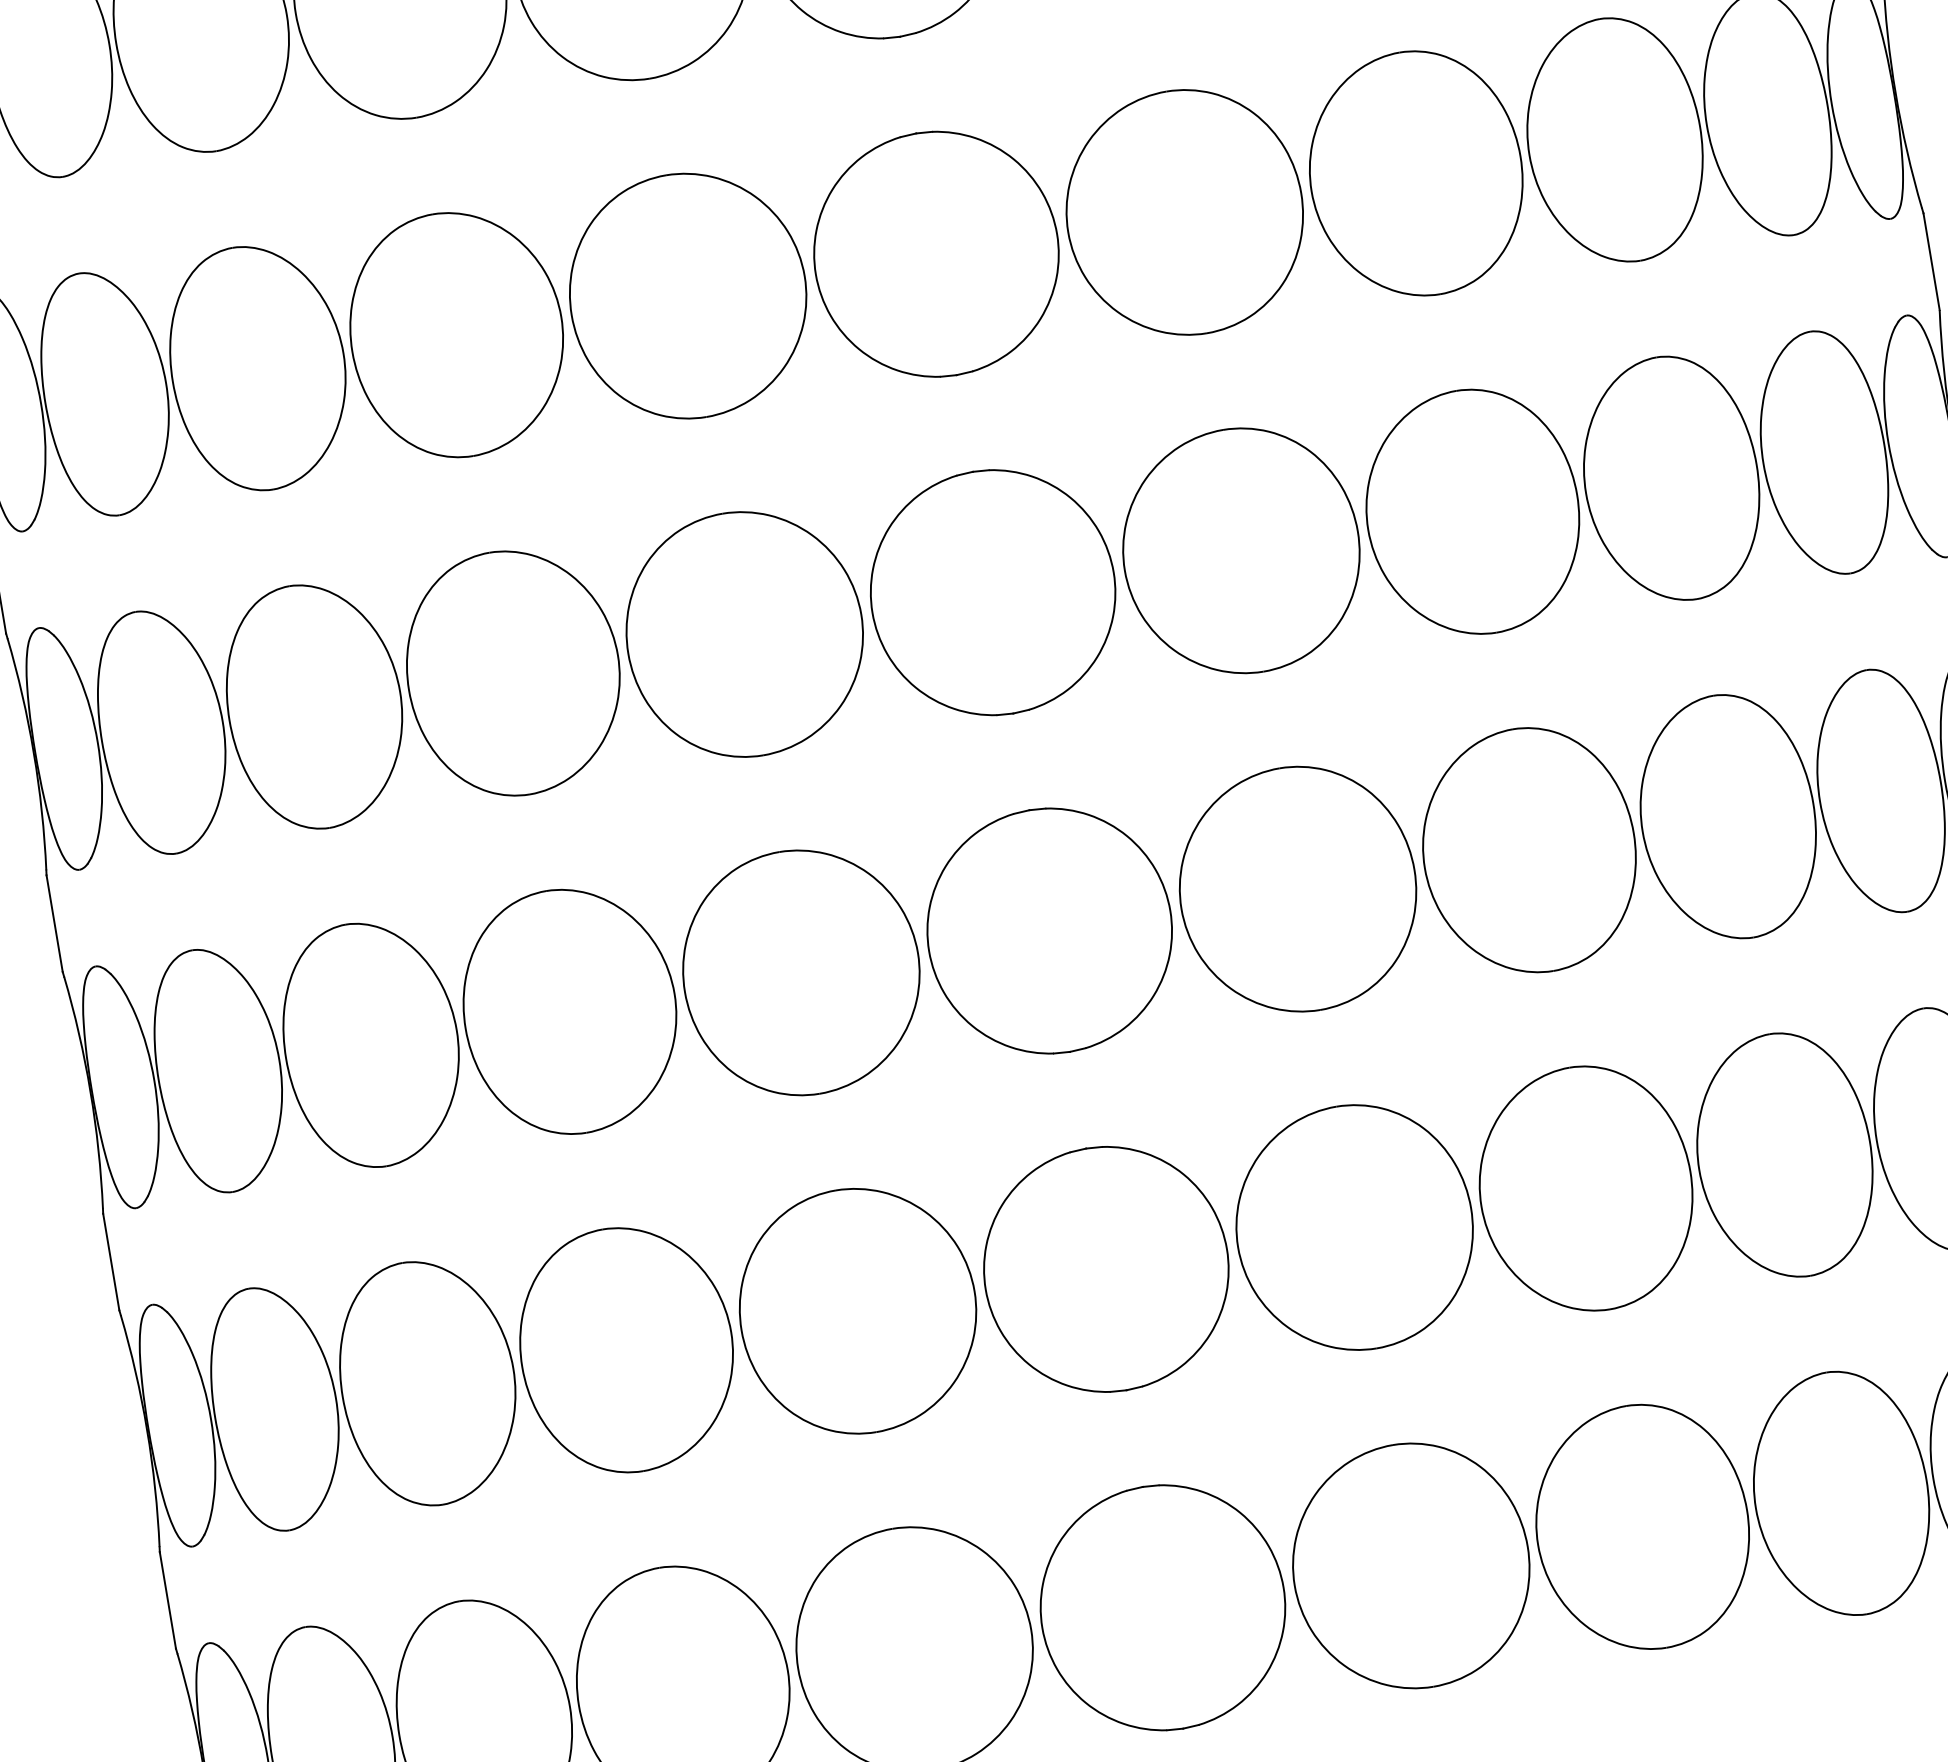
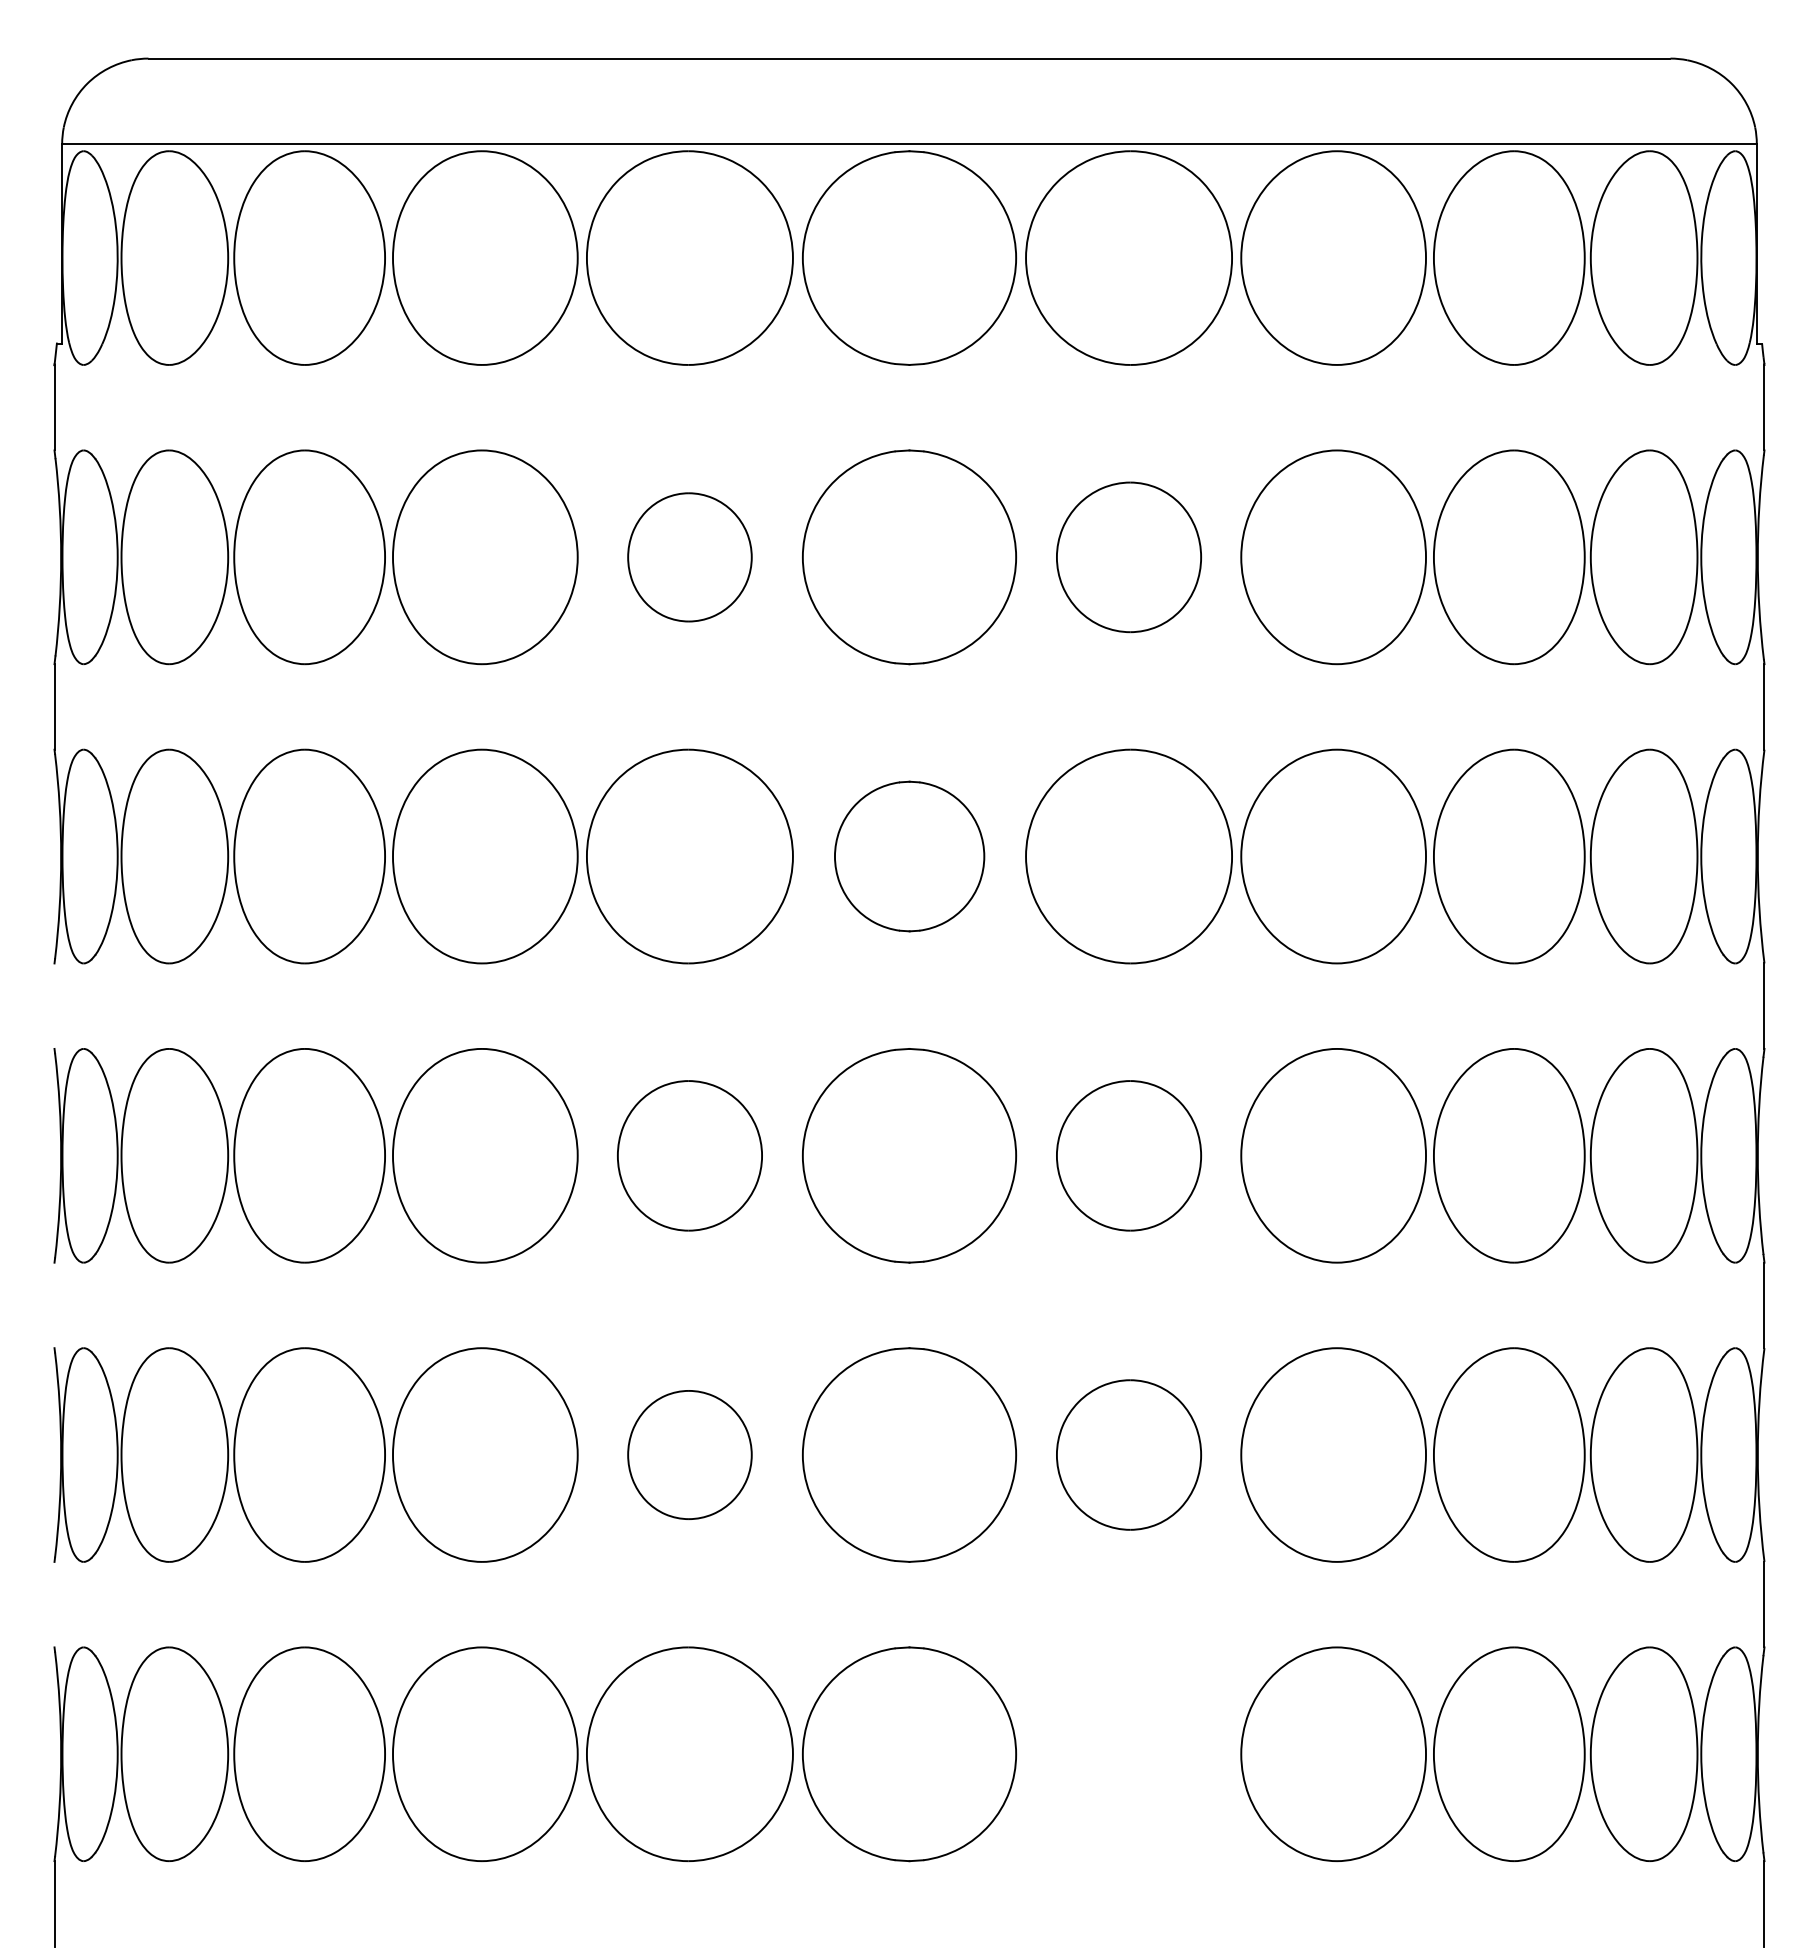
part: (1184, 213) -> (1128, 557), size x0.7
part: (687, 296) -> (689, 557), size x0.6
part: (993, 592) -> (909, 856), size x0.7
part: (1297, 889) -> (1128, 1155), size x0.7
line: (54, 922) -> (54, 1005), removed
part: (800, 972) -> (689, 1155), size x0.7
part: (1353, 1227) -> (1128, 1454), size x0.7
line: (111, 1262) -> (54, 1305), removed
part: (857, 1310) -> (689, 1454), size x0.6
part: (1410, 1565) -> (1128, 1753), removed
line: (167, 1600) -> (54, 1604), removed

